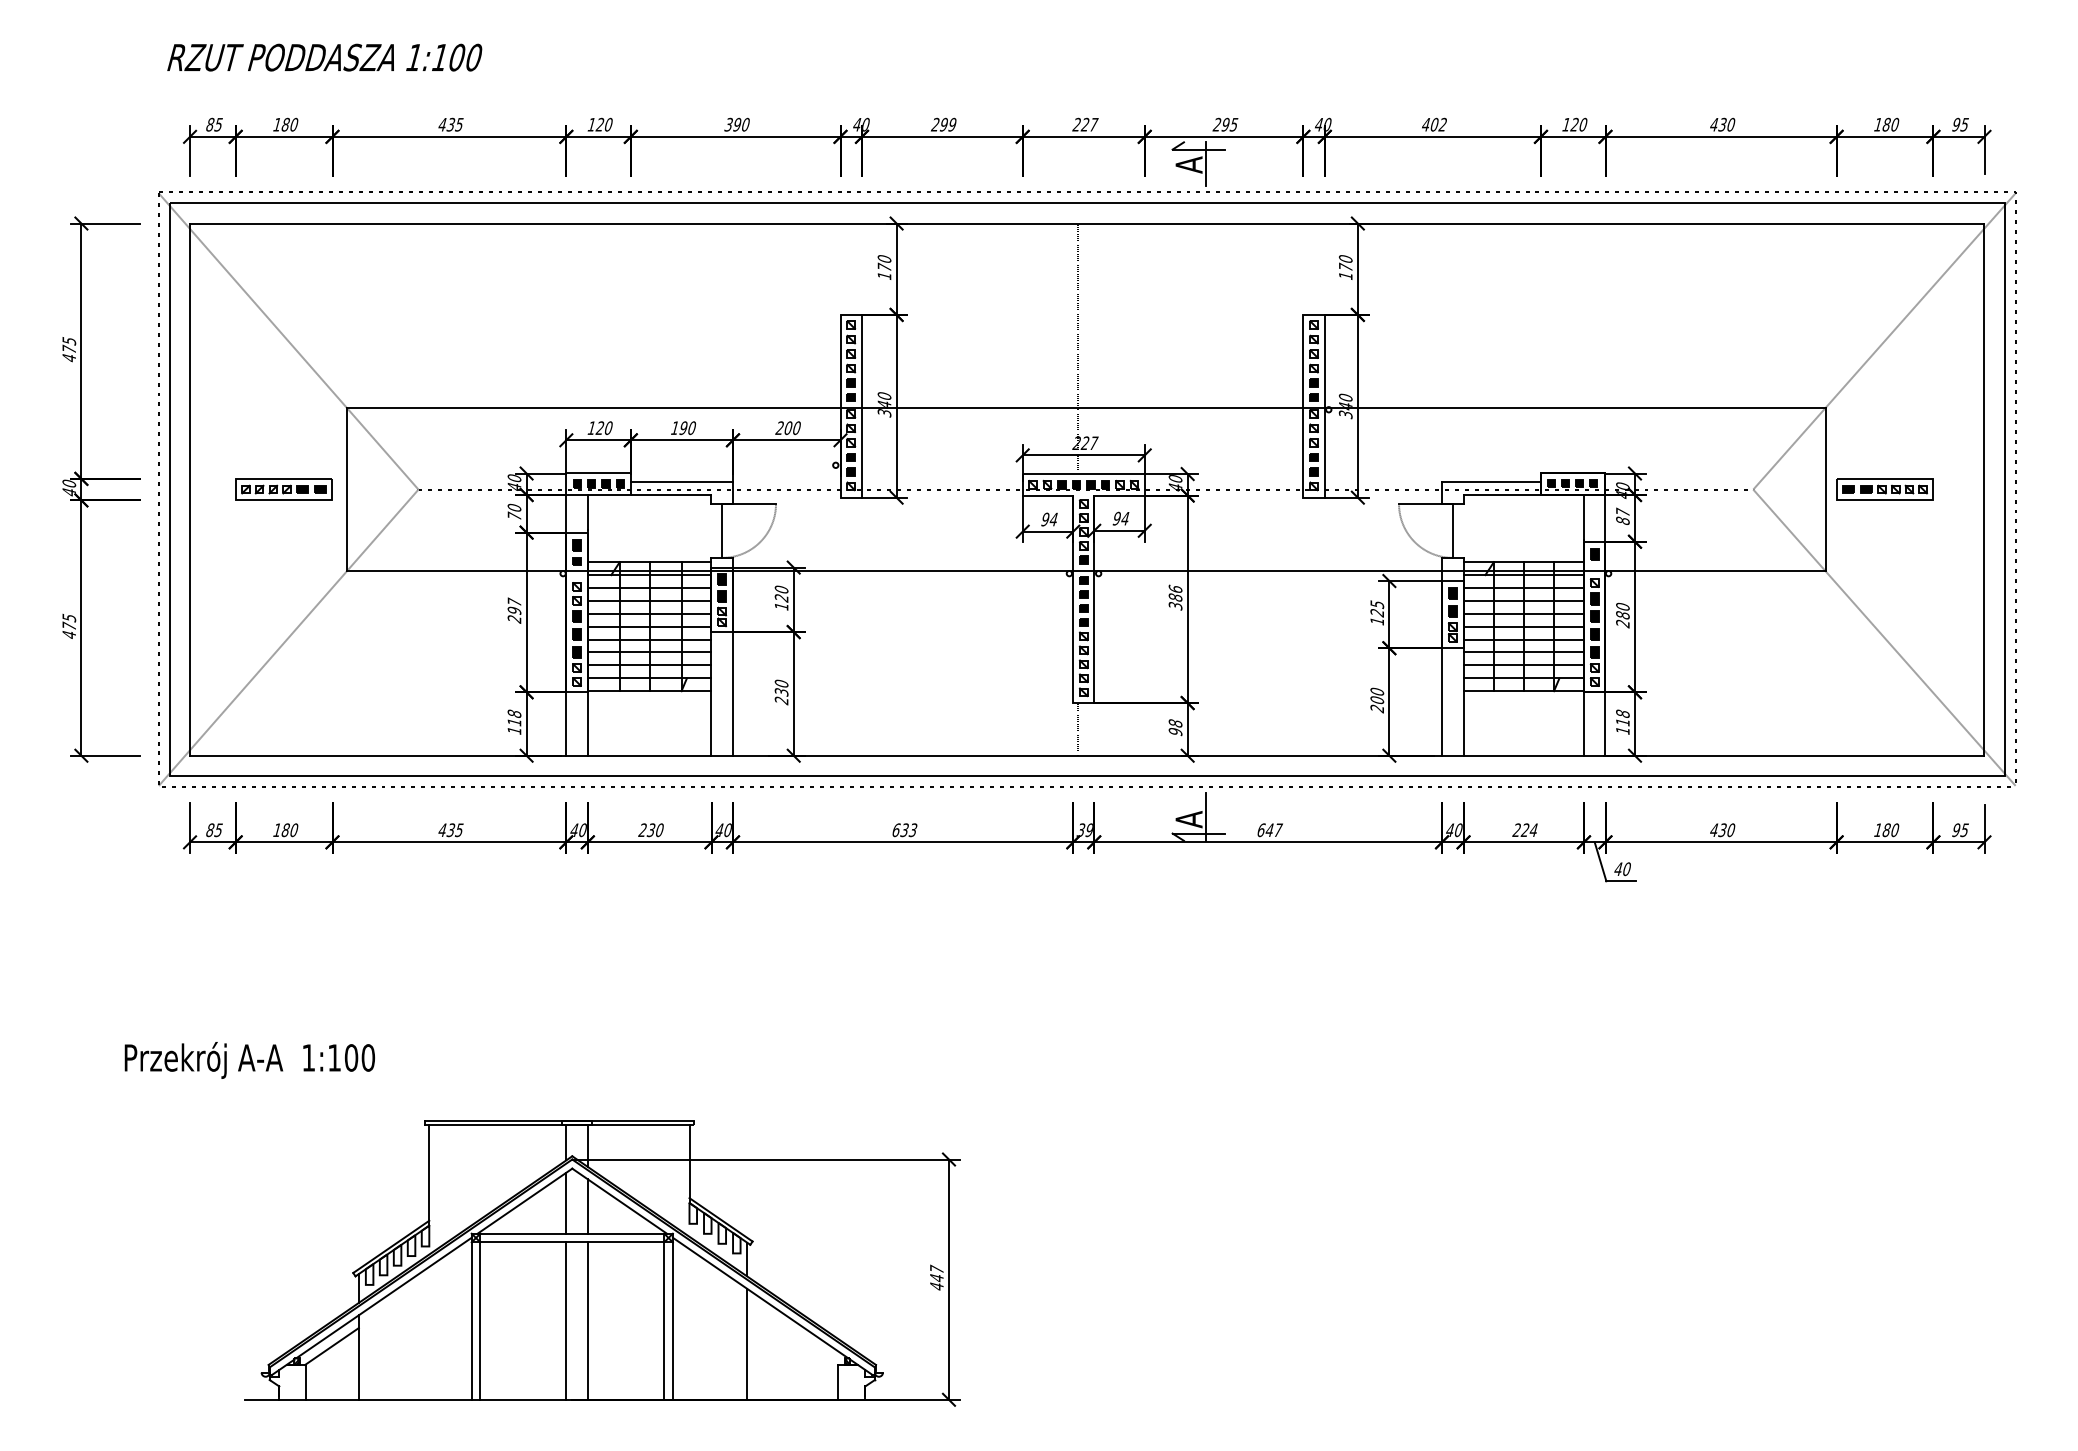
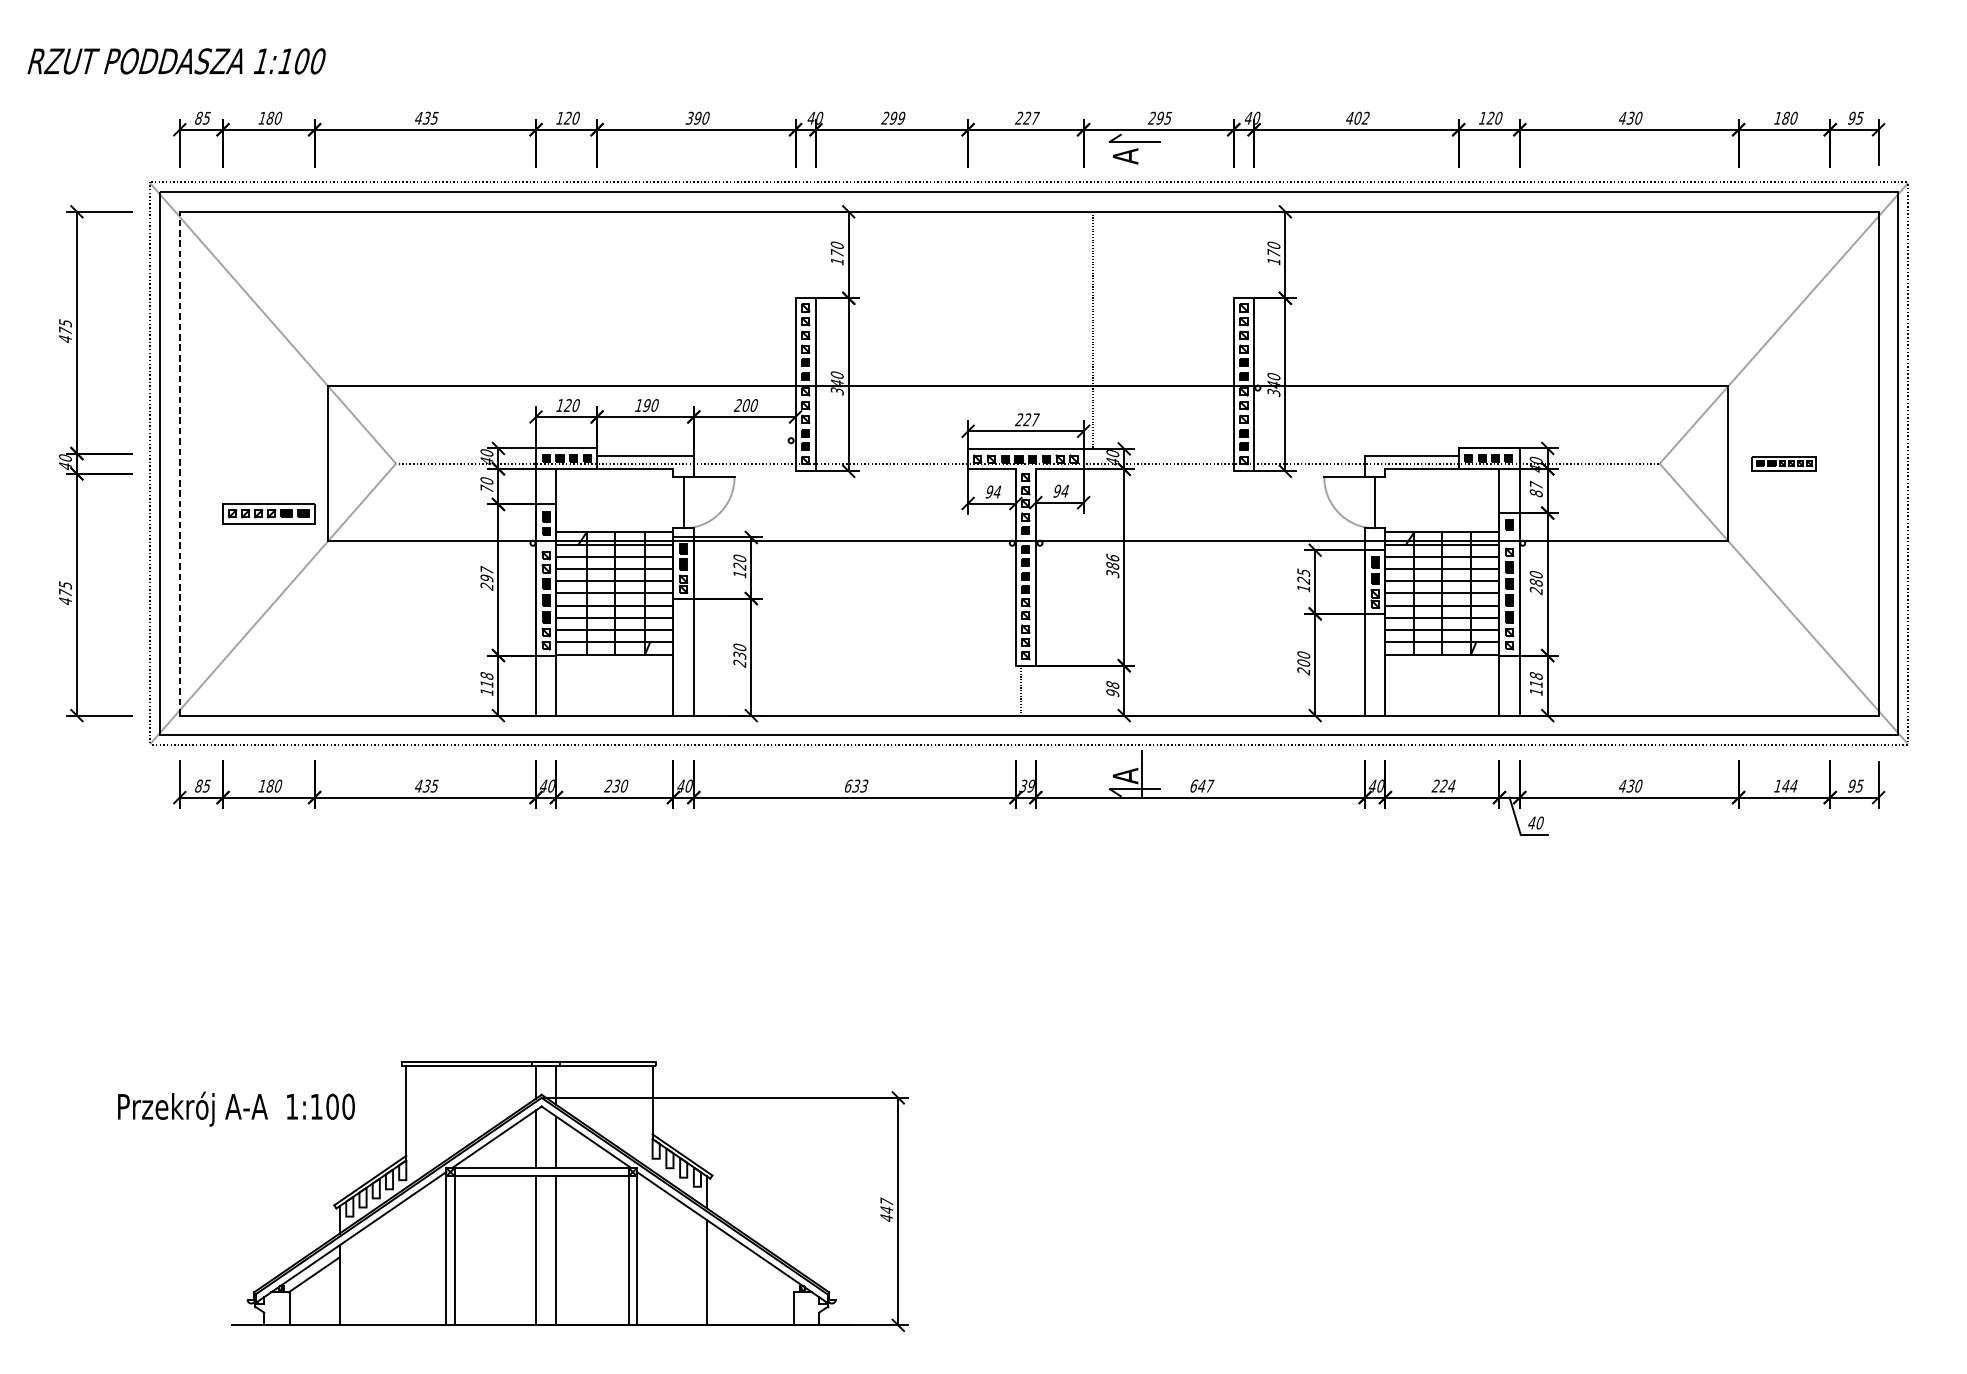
text: (324, 57) -> (176, 61), moved
line: (1206, 163) -> (1142, 154), removed
line: (1078, 348) -> (1093, 330), moved
line: (190, 489) -> (180, 463), solid -> dashed
part: (283, 489) -> (268, 513), moved
part: (1884, 489) -> (1783, 463), size x0.7
text: (1890, 830) -> (1789, 786), 180 -> 144
text: (249, 1060) -> (236, 1109), moved

